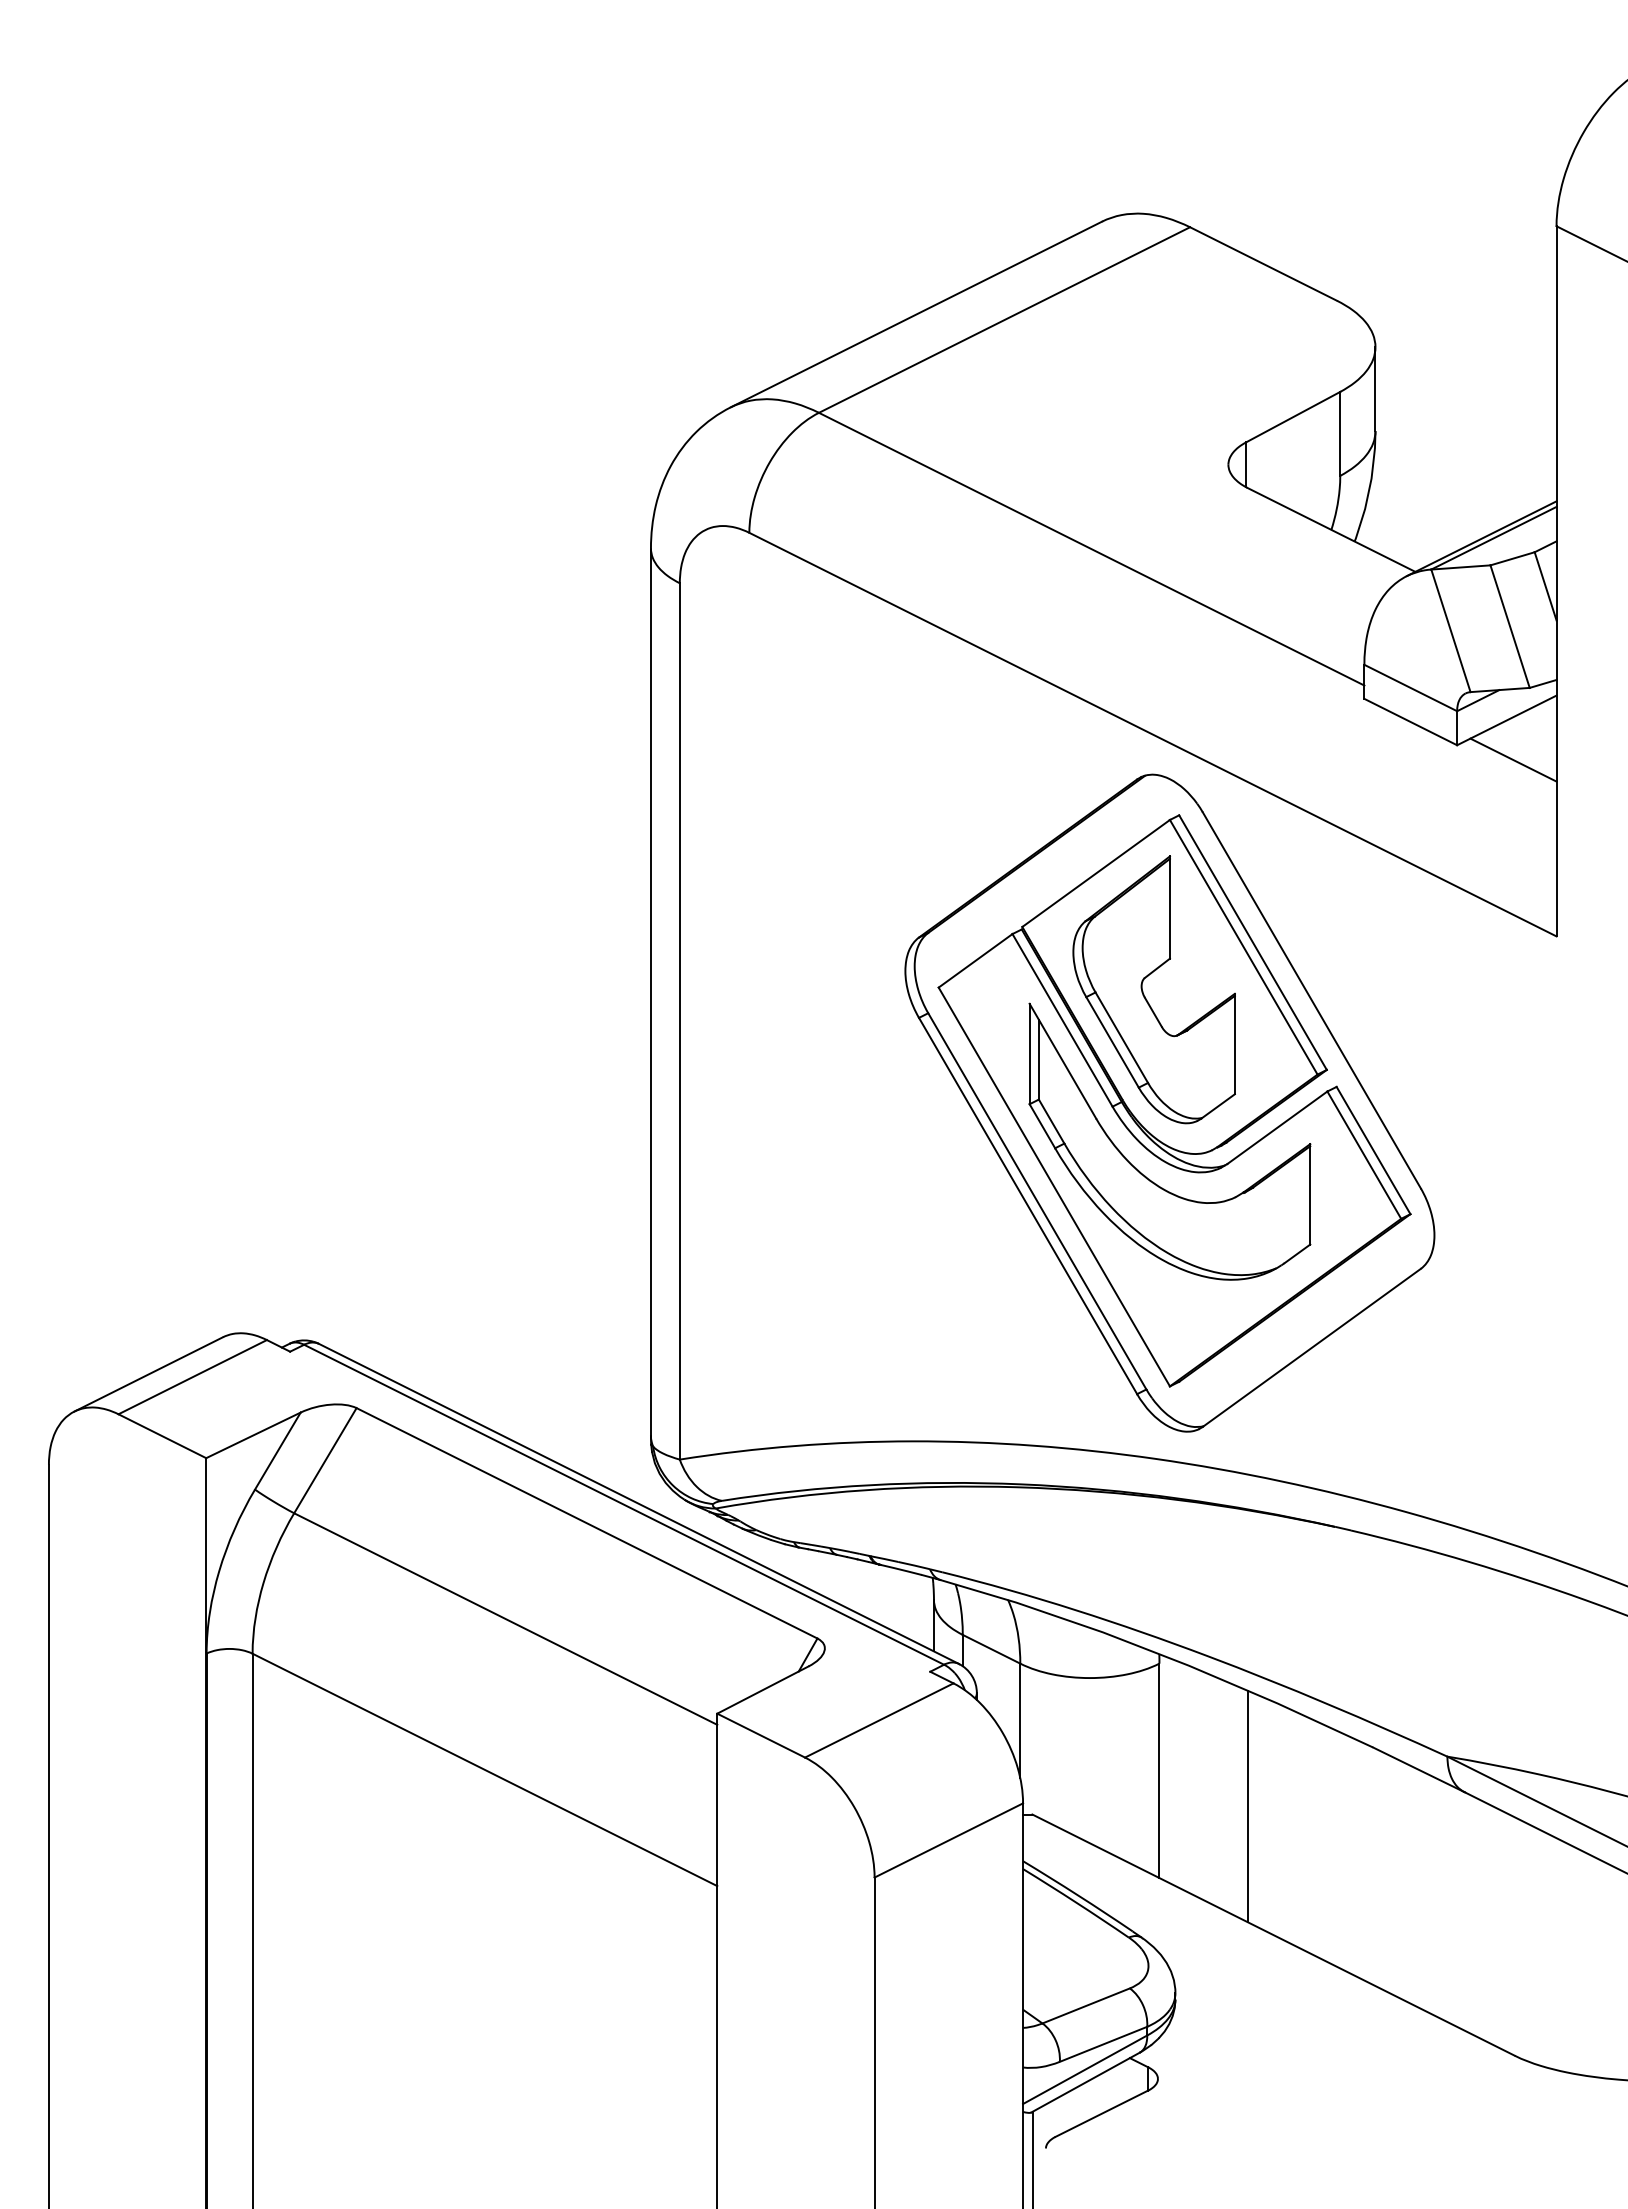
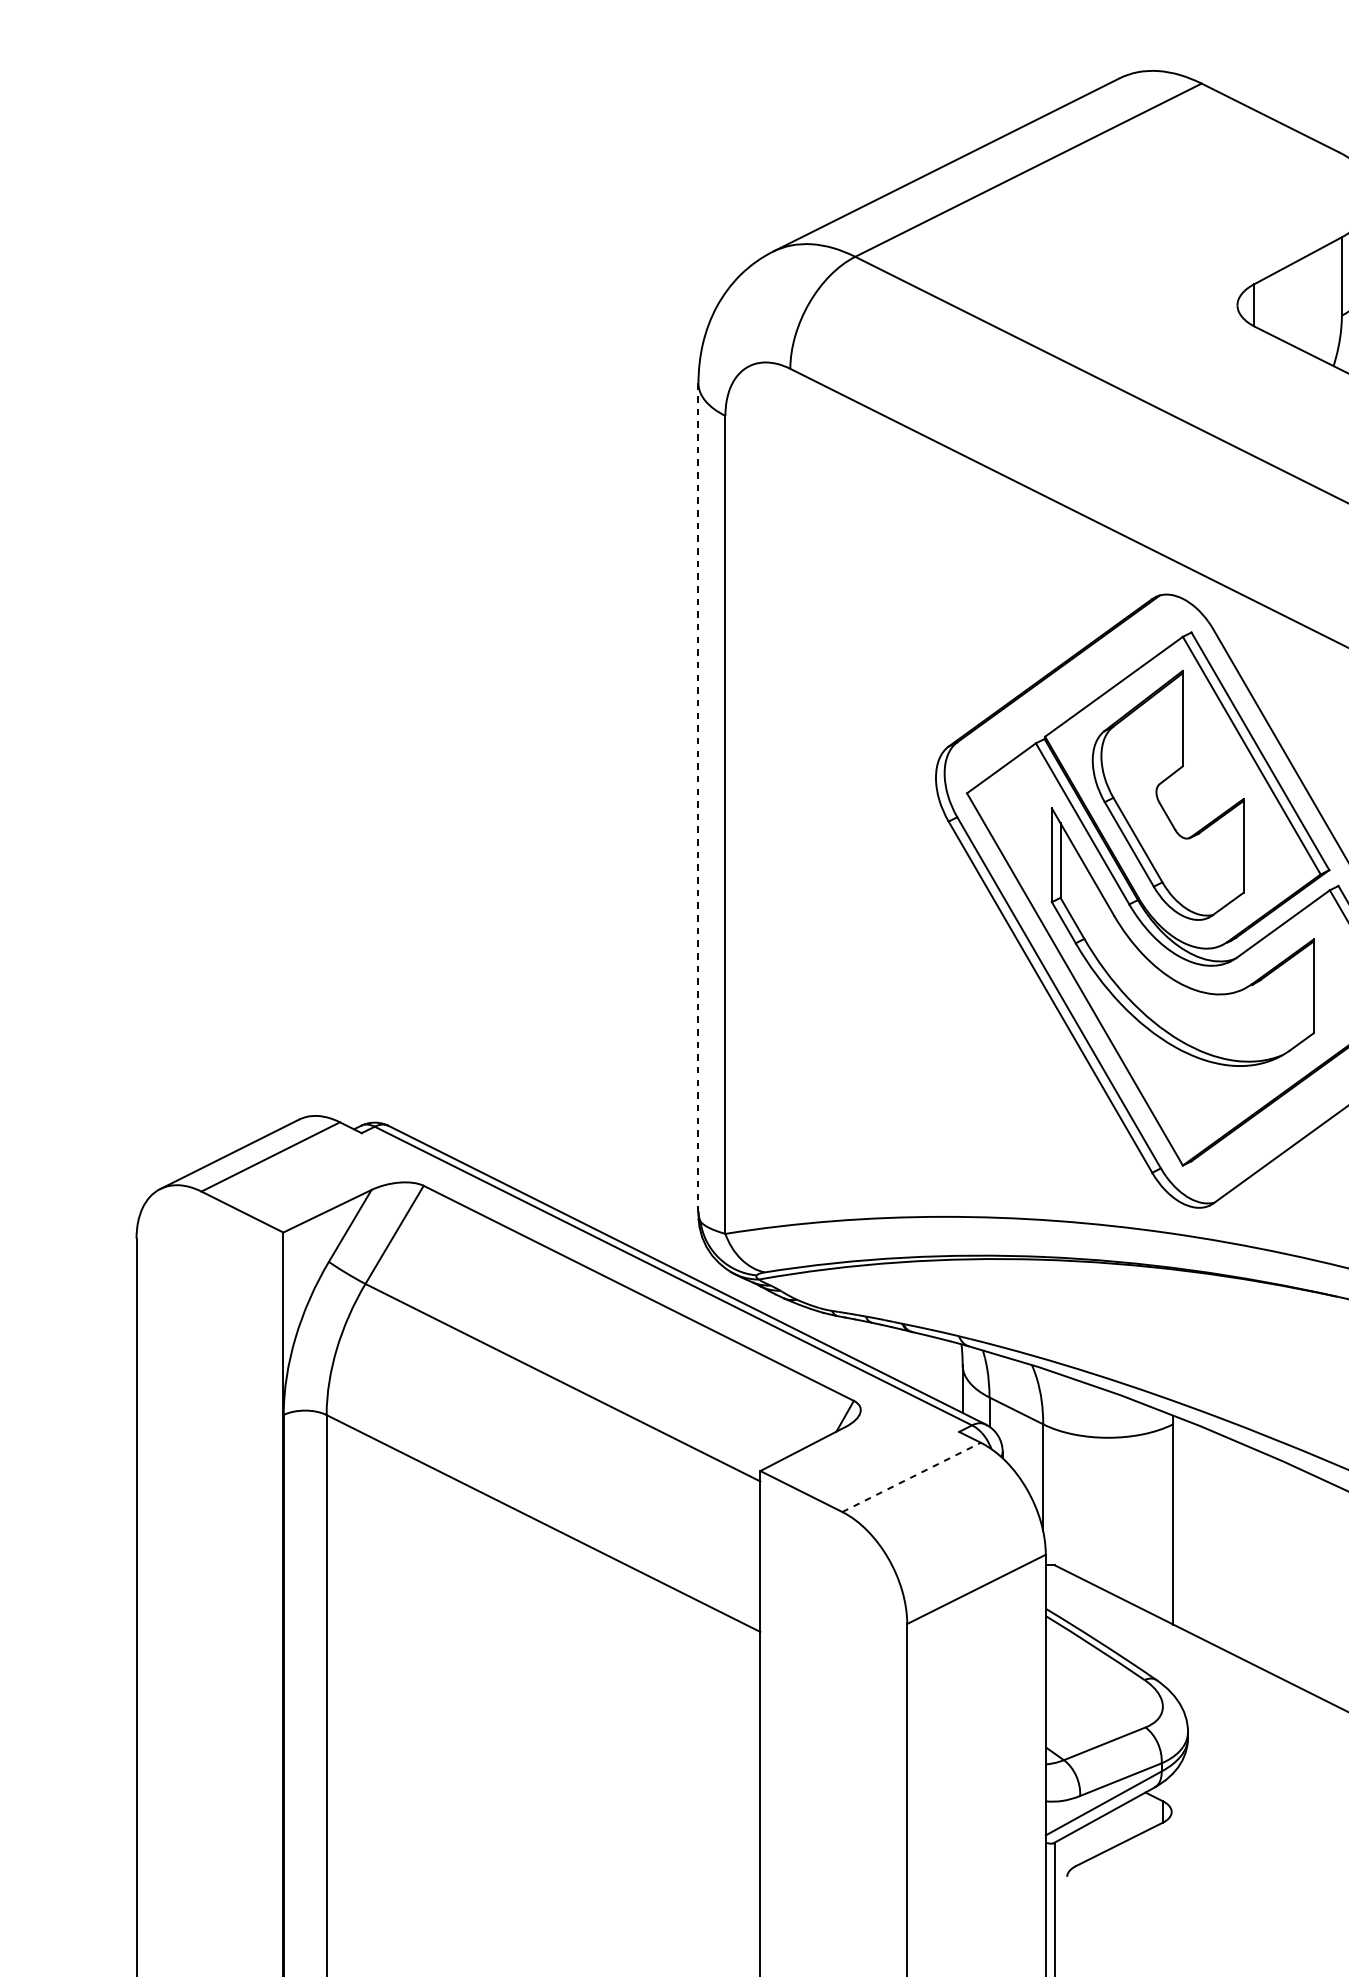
line: (650, 992) -> (698, 797), solid -> dashed
line: (879, 1720) -> (911, 1477), solid -> dashed
line: (1247, 1806) -> (1255, 1557), removed

